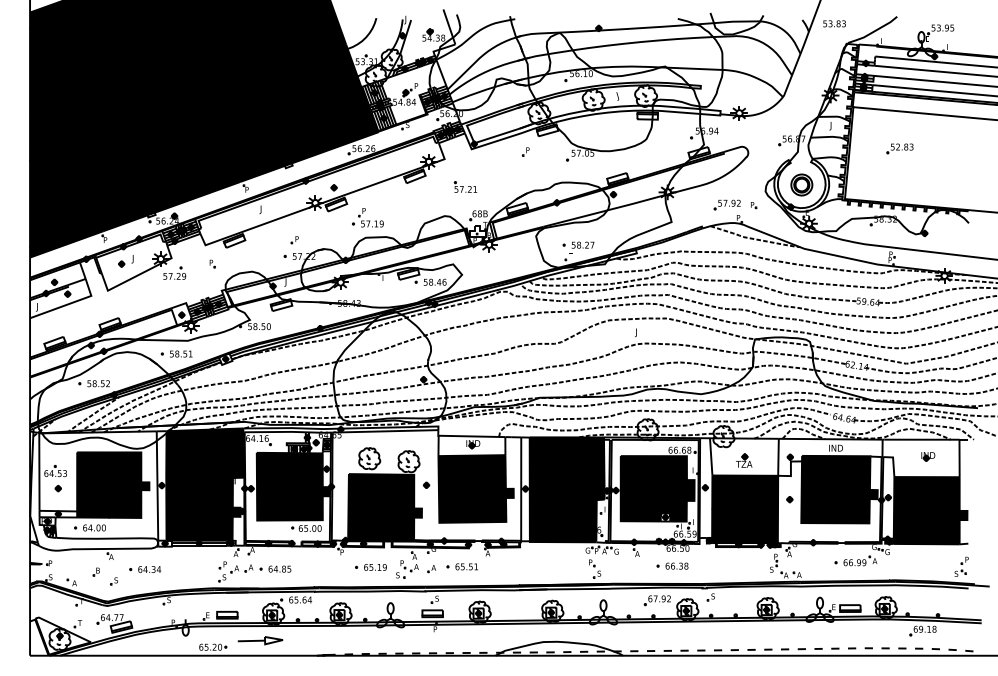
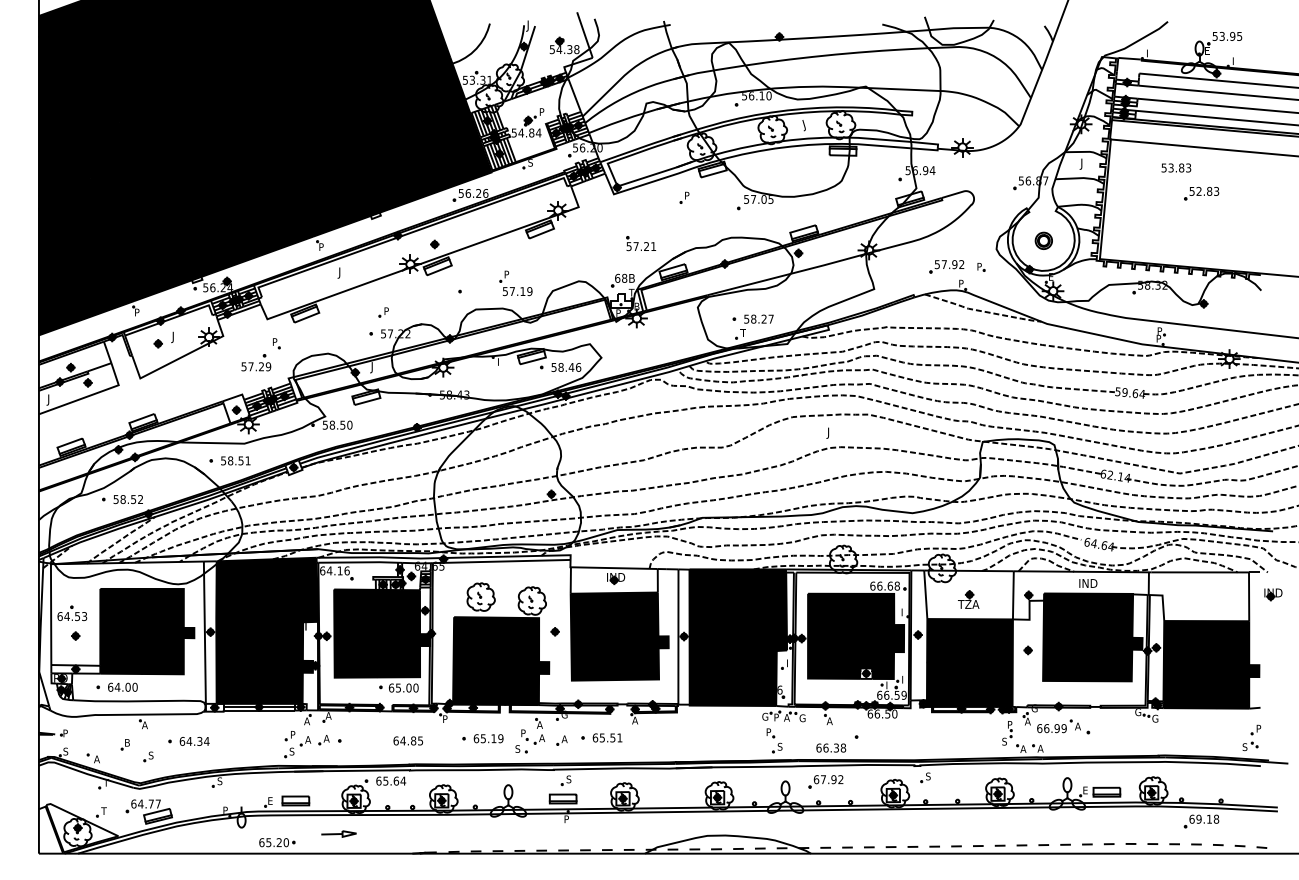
text: (834, 23) -> (1176, 167), moved
part: (899, 148) -> (1201, 193), moved
part: (801, 184) -> (1043, 240), size x0.6
part: (465, 187) -> (641, 243), moved
part: (370, 217) -> (515, 283), moved
part: (174, 273) -> (256, 362), moved
part: (928, 456) -> (1273, 594), moved
part: (860, 561) -> (1058, 726), moved
text: (677, 565) -> (831, 747), moved
text: (280, 568) -> (408, 740), moved
part: (657, 600) -> (825, 781), moved
part: (260, 640) -> (338, 833), size x0.6

